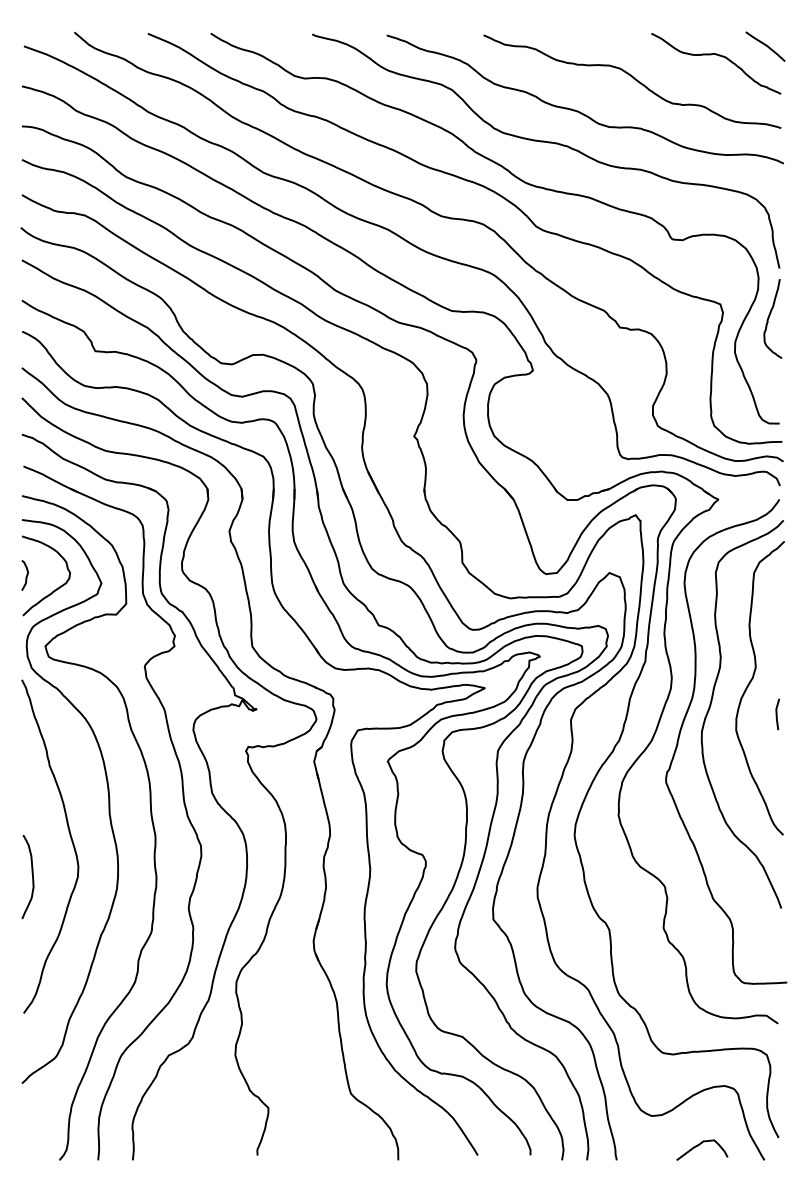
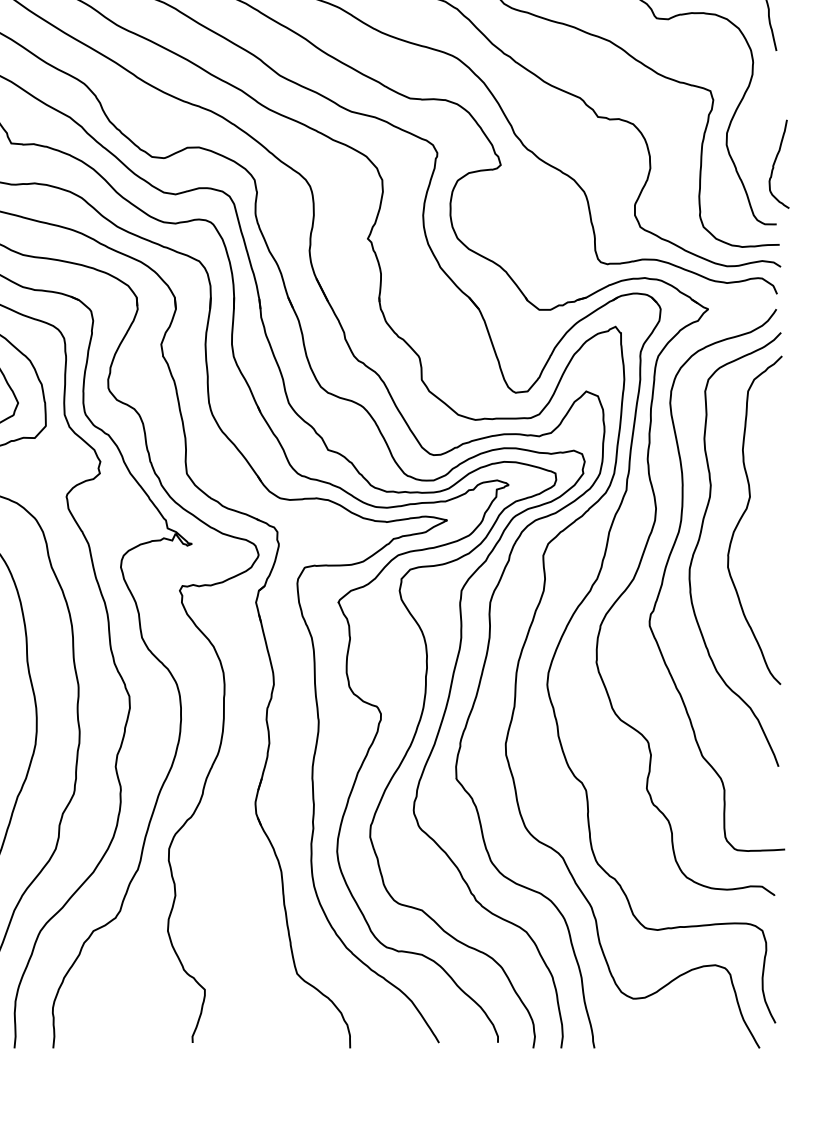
curve: (769, 318) -> (775, 163), moved
curve: (777, 714) -> (774, 549), removed
curve: (699, 1145) -> (687, 1031), removed

